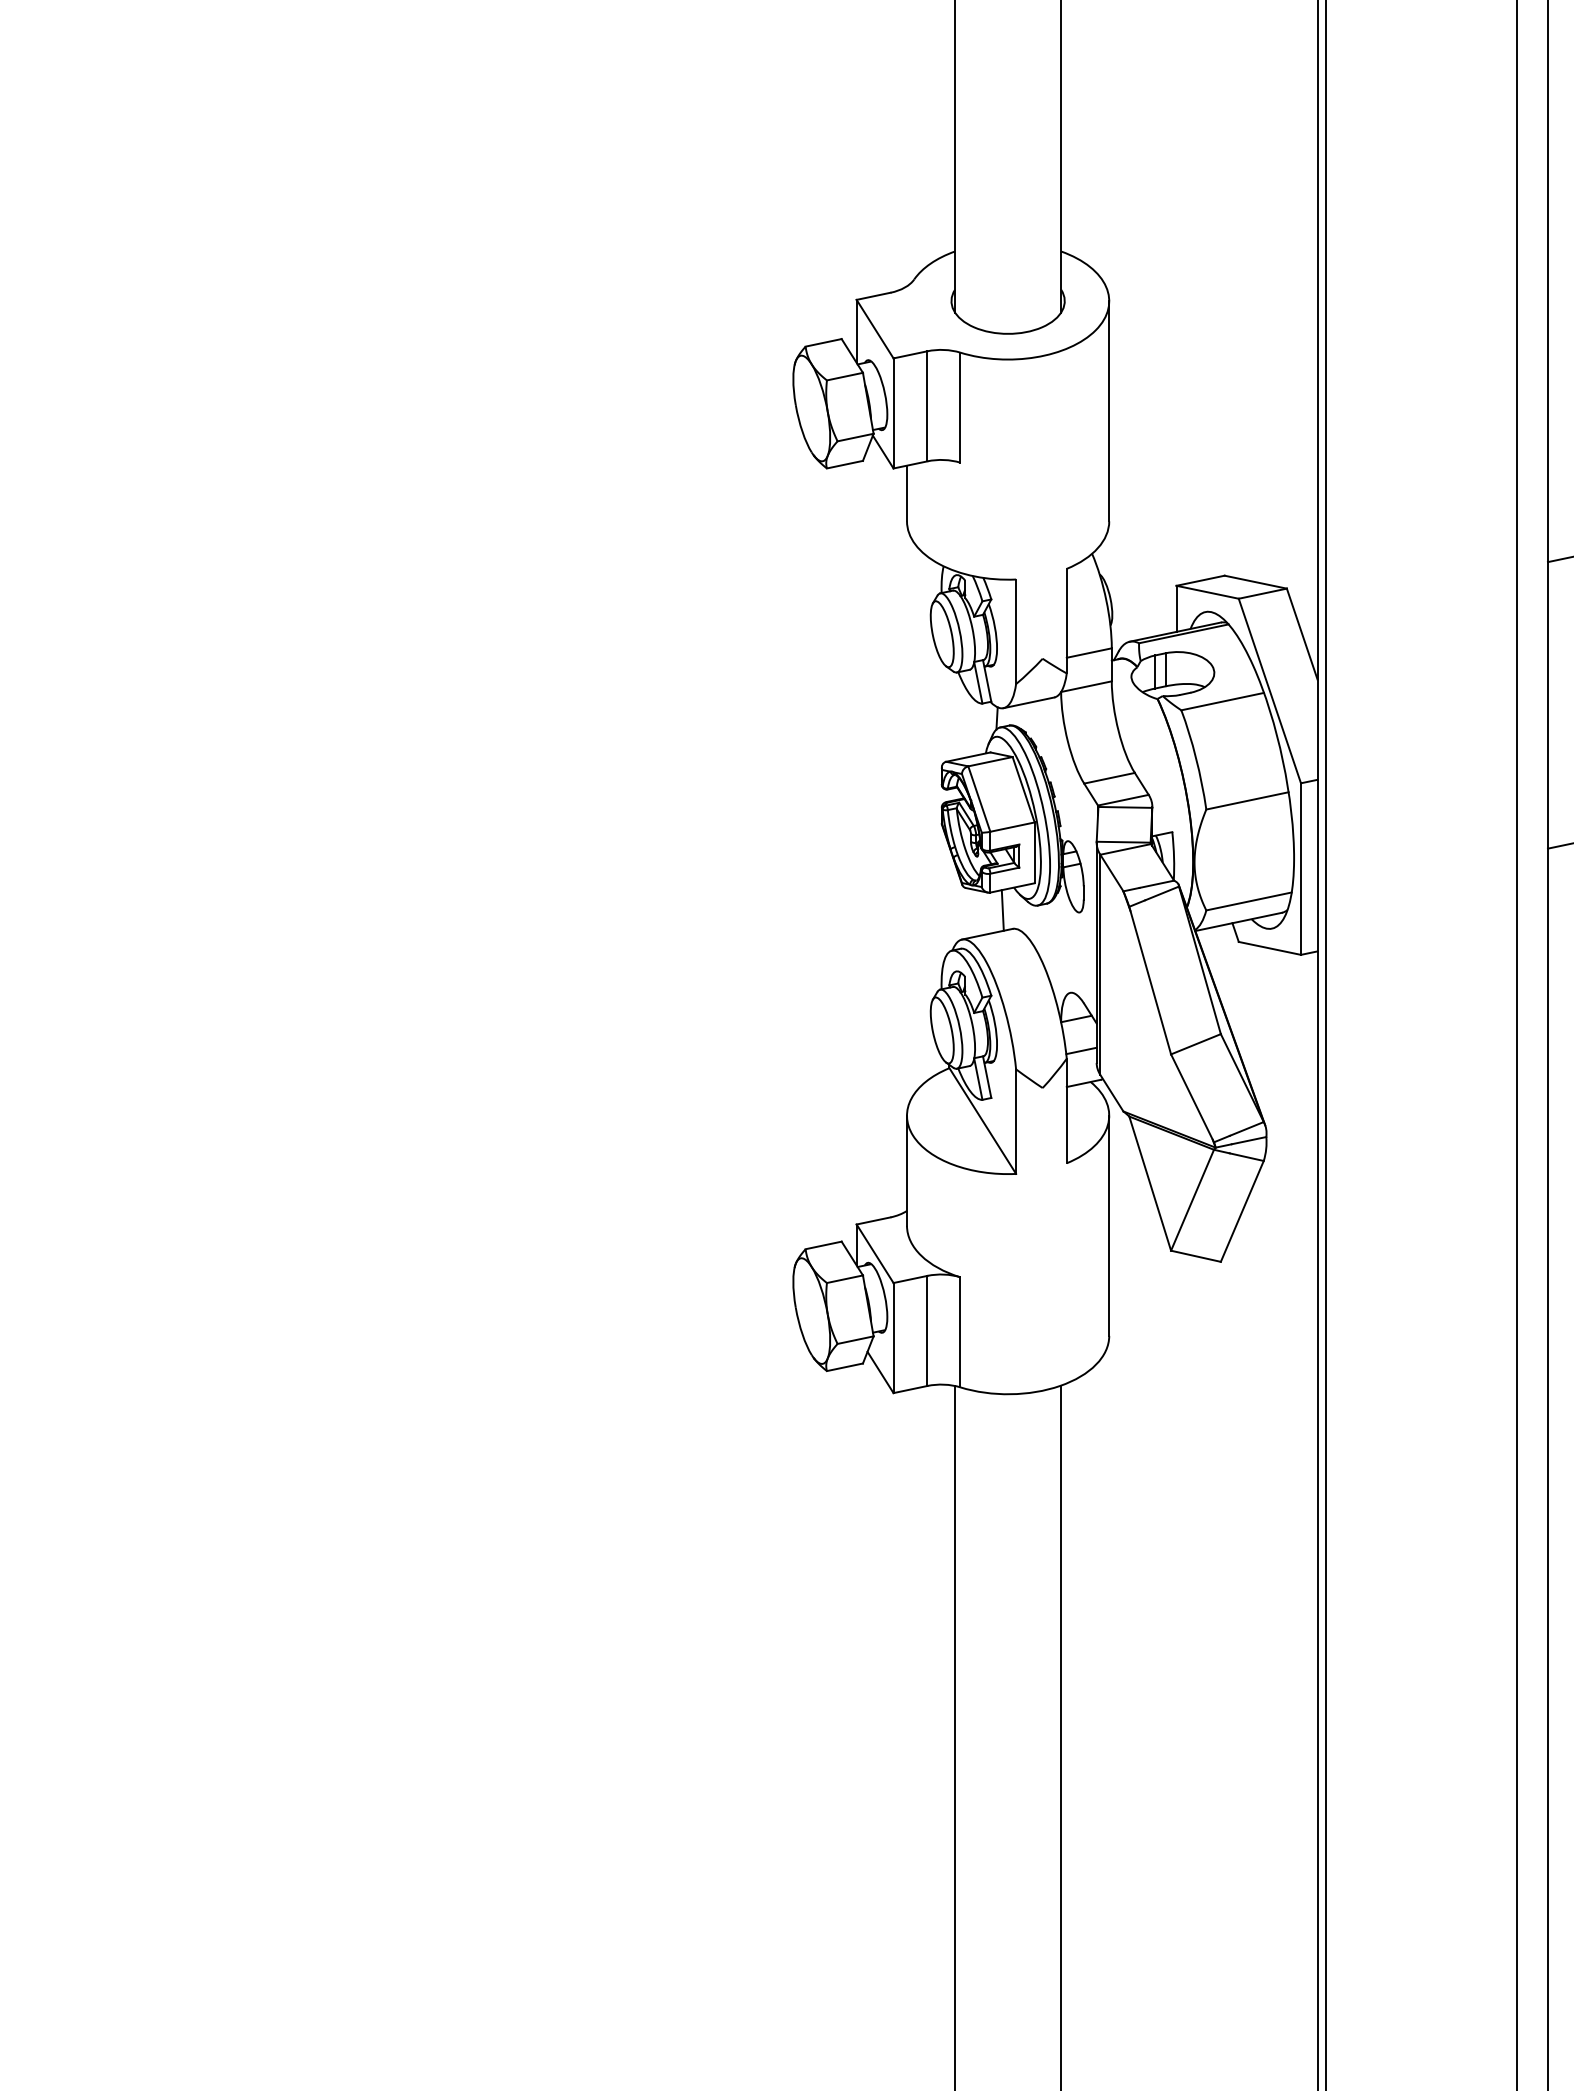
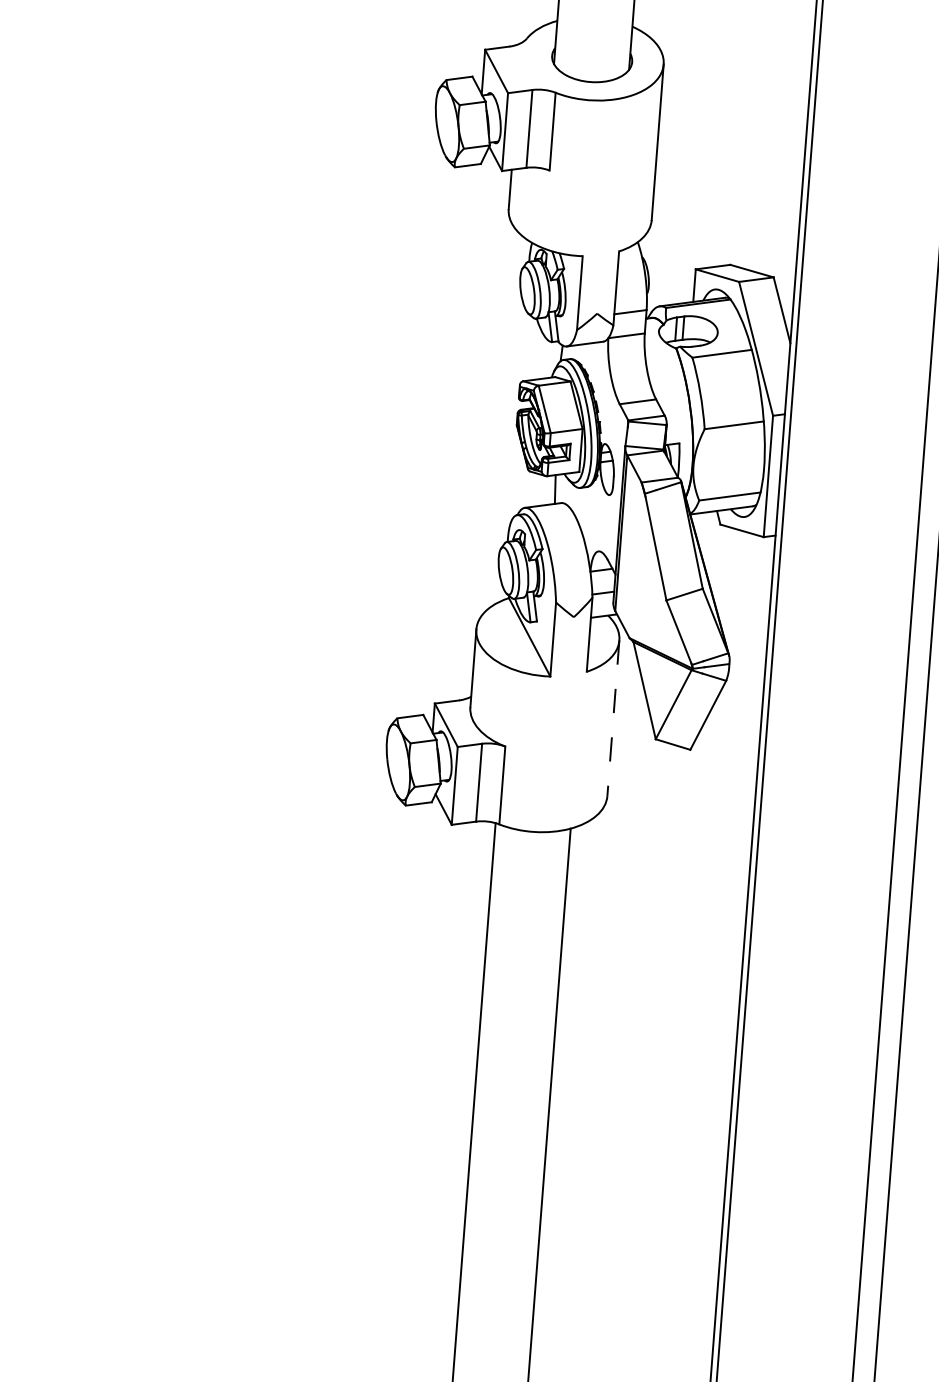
line: (1109, 1226) -> (613, 718), solid -> dashed

